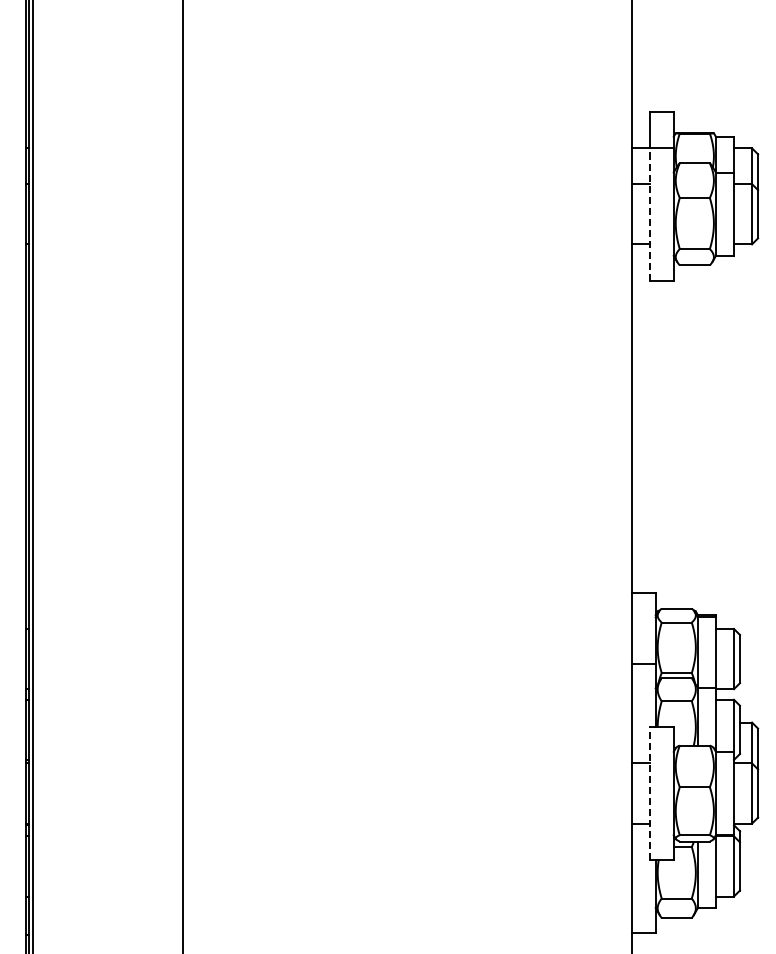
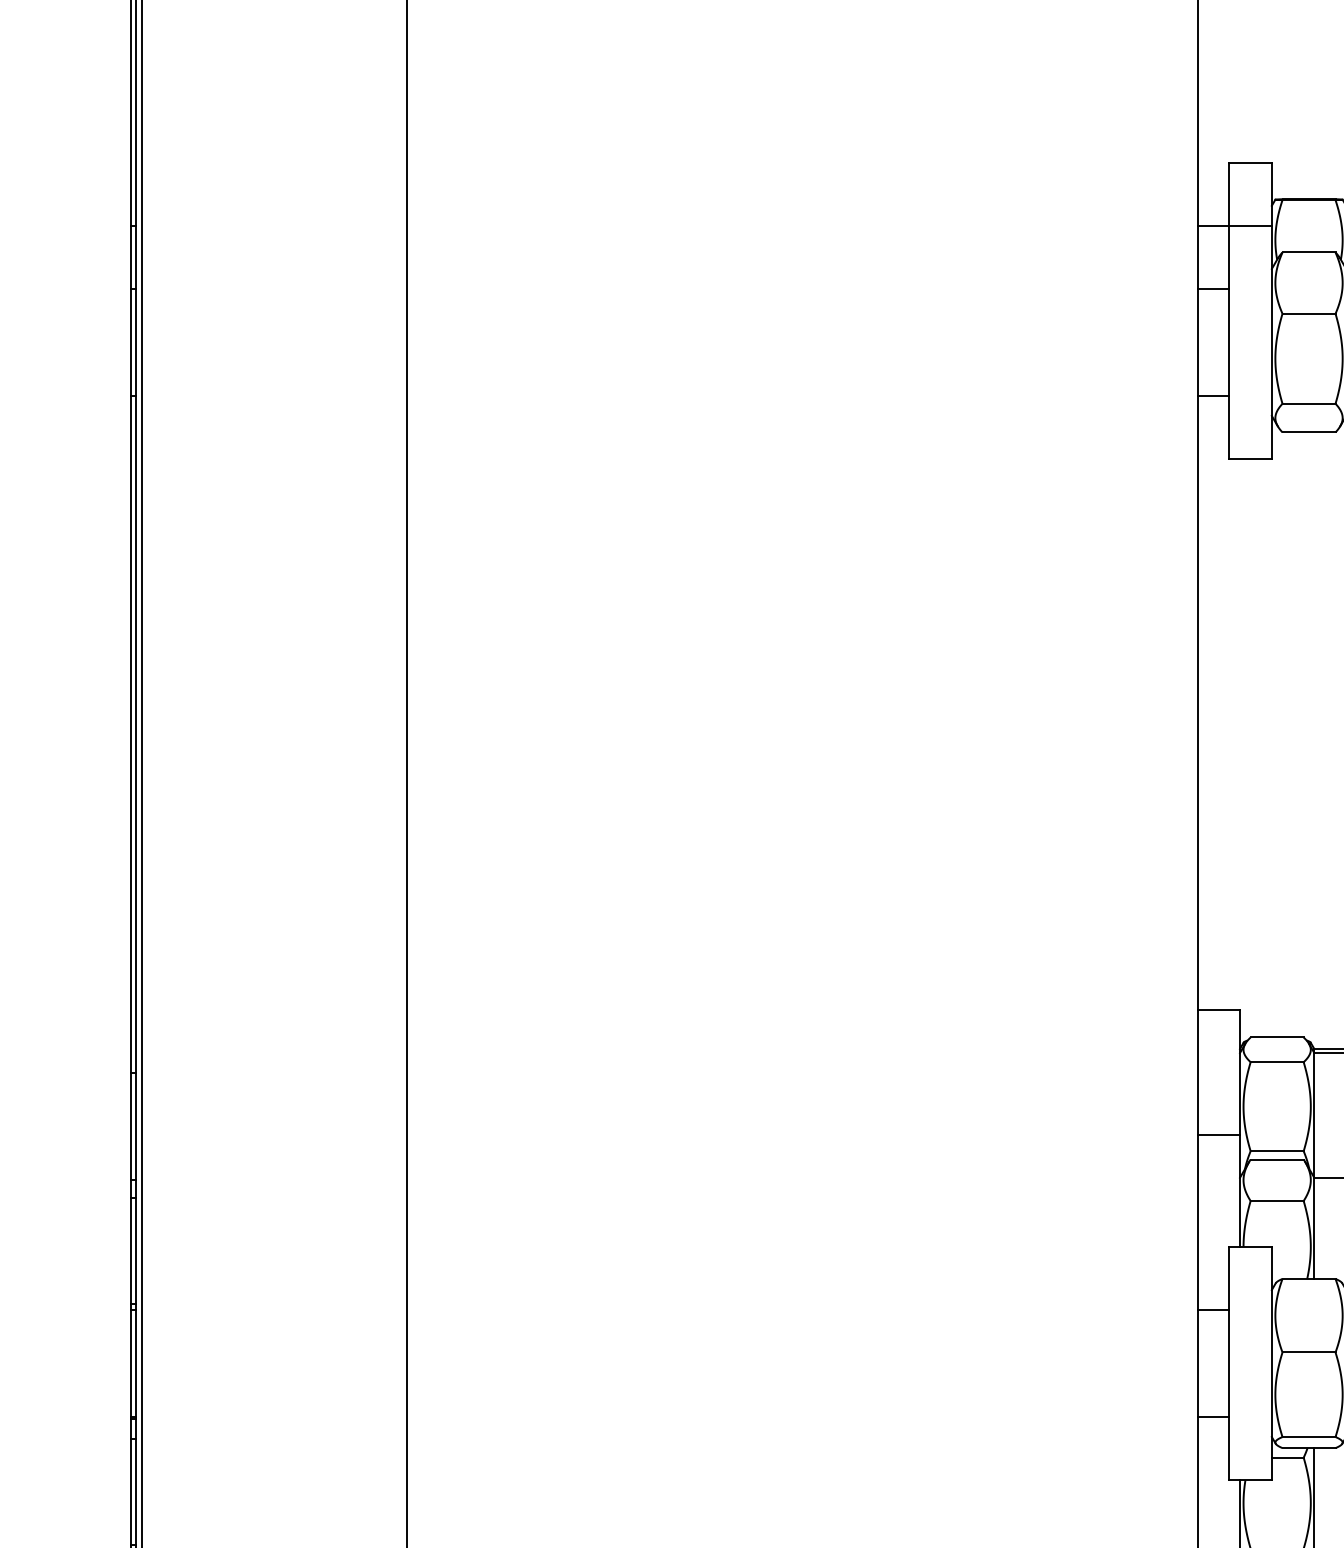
line: (649, 213) -> (1229, 341), dashed -> solid
line: (649, 793) -> (1229, 1363), dashed -> solid

